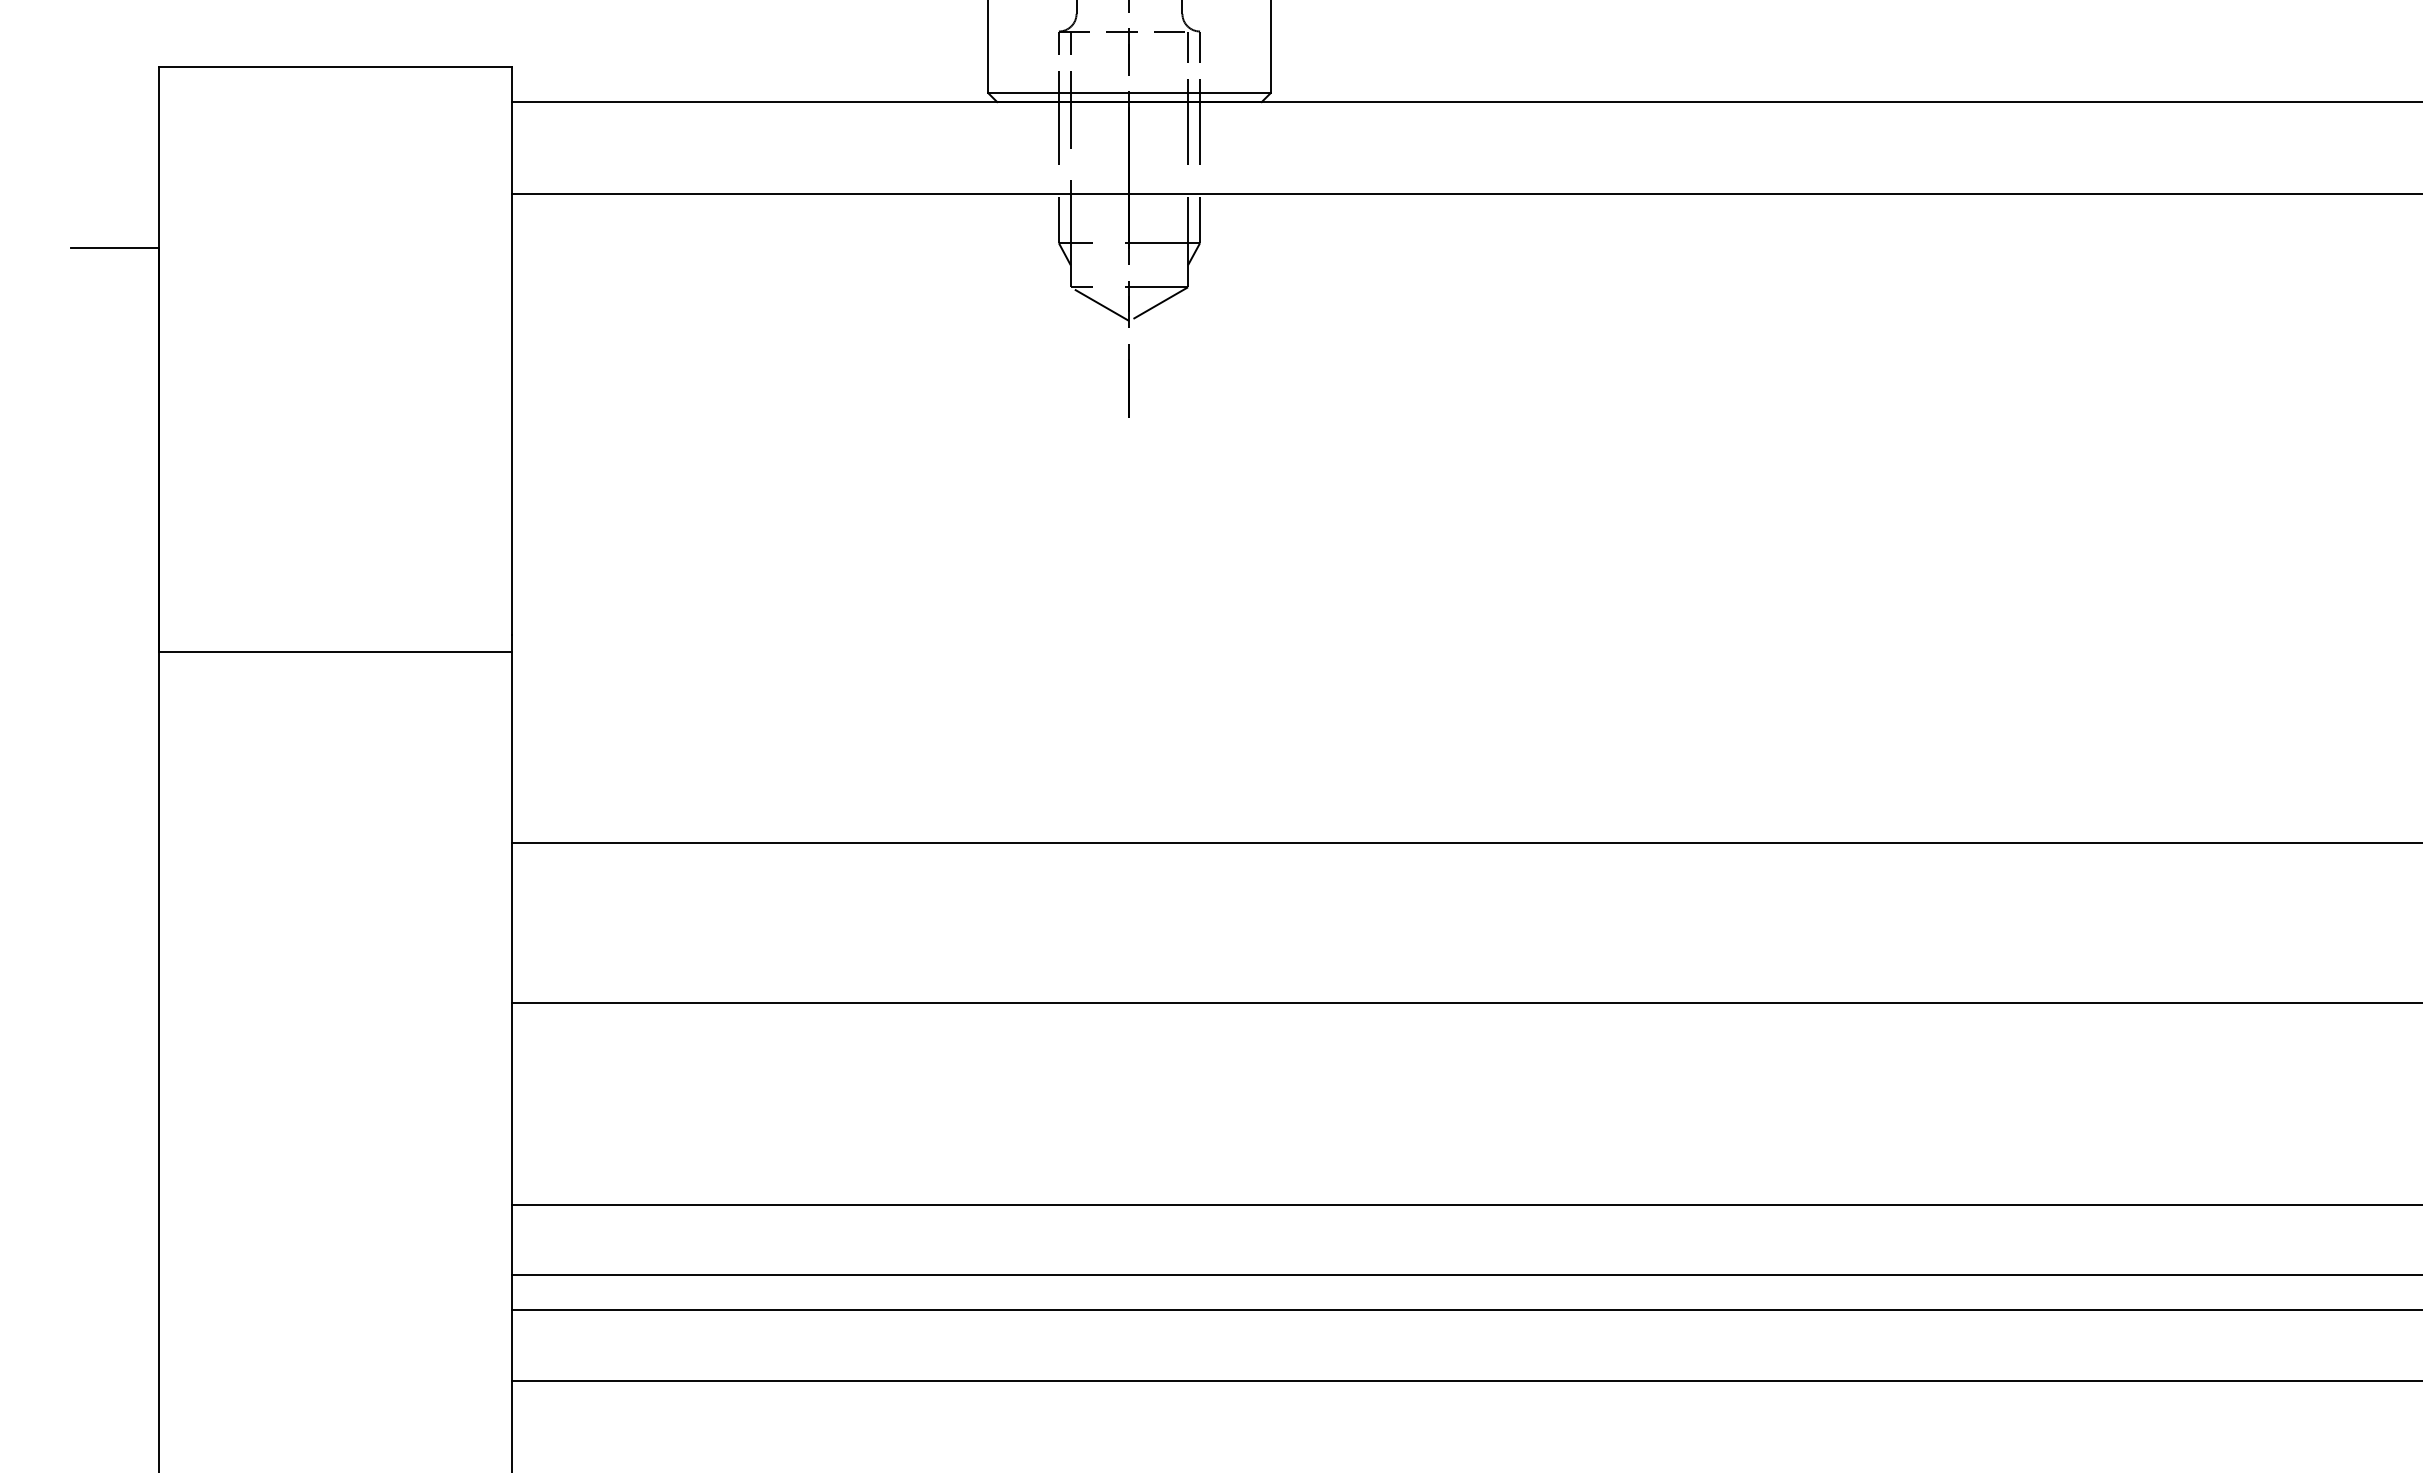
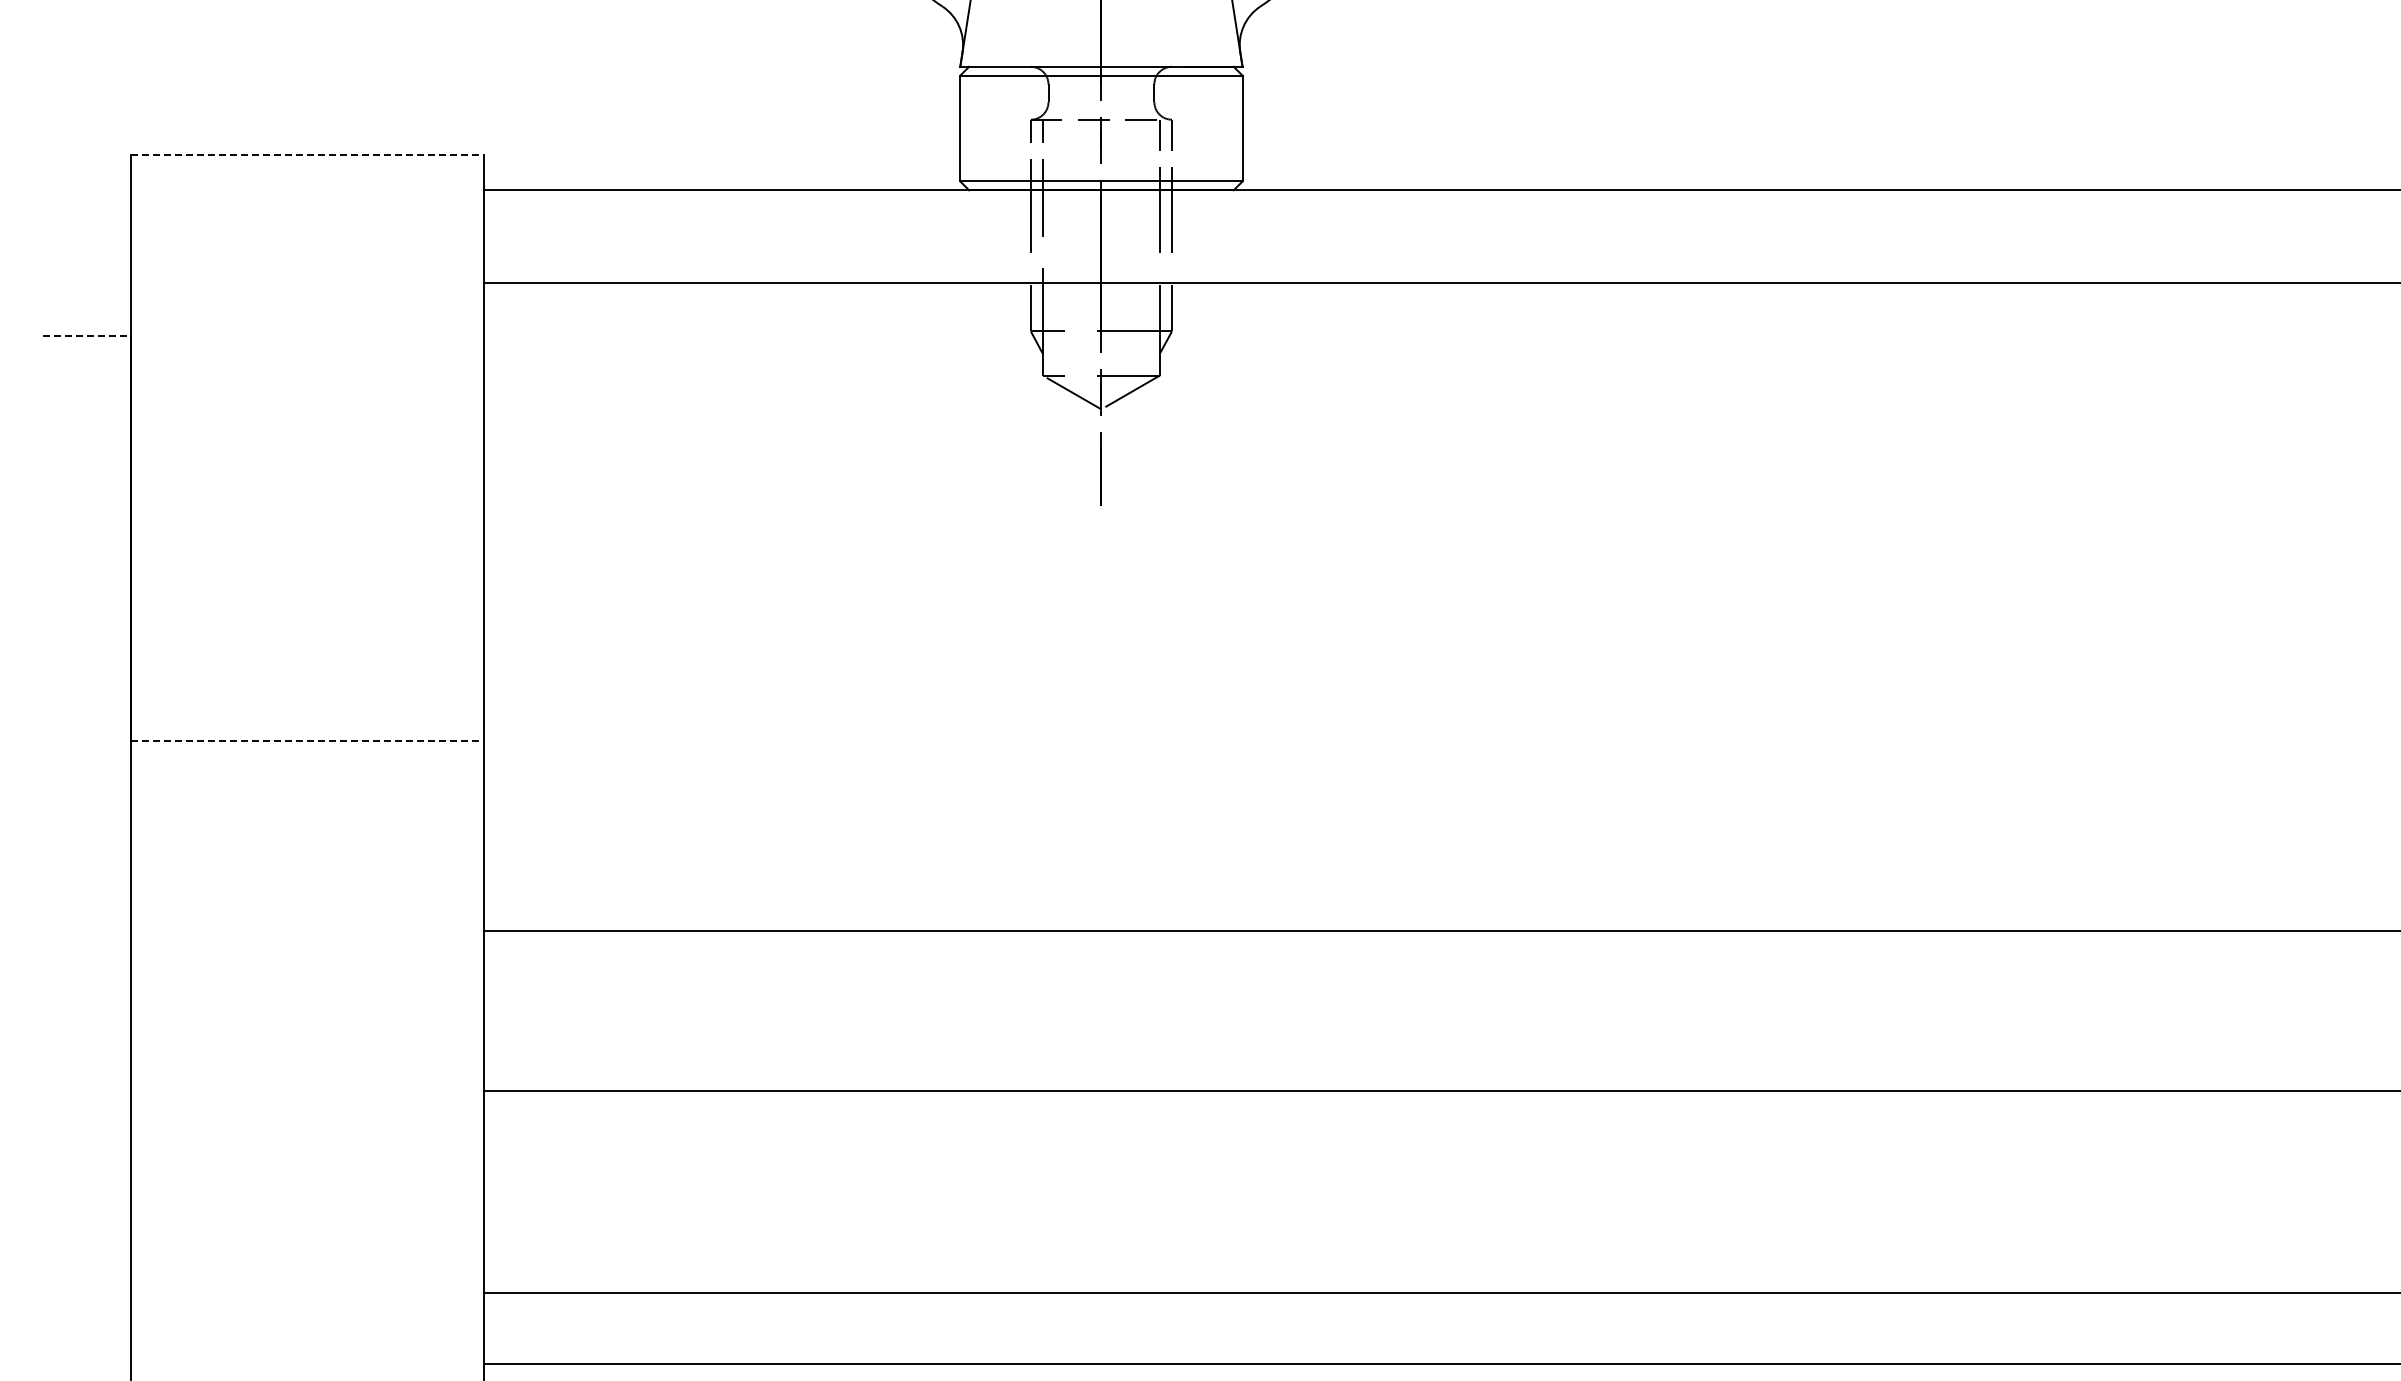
line: (336, 66) -> (308, 154), solid -> dashed
line: (115, 247) -> (87, 335), solid -> dashed
line: (336, 652) -> (308, 740), solid -> dashed

